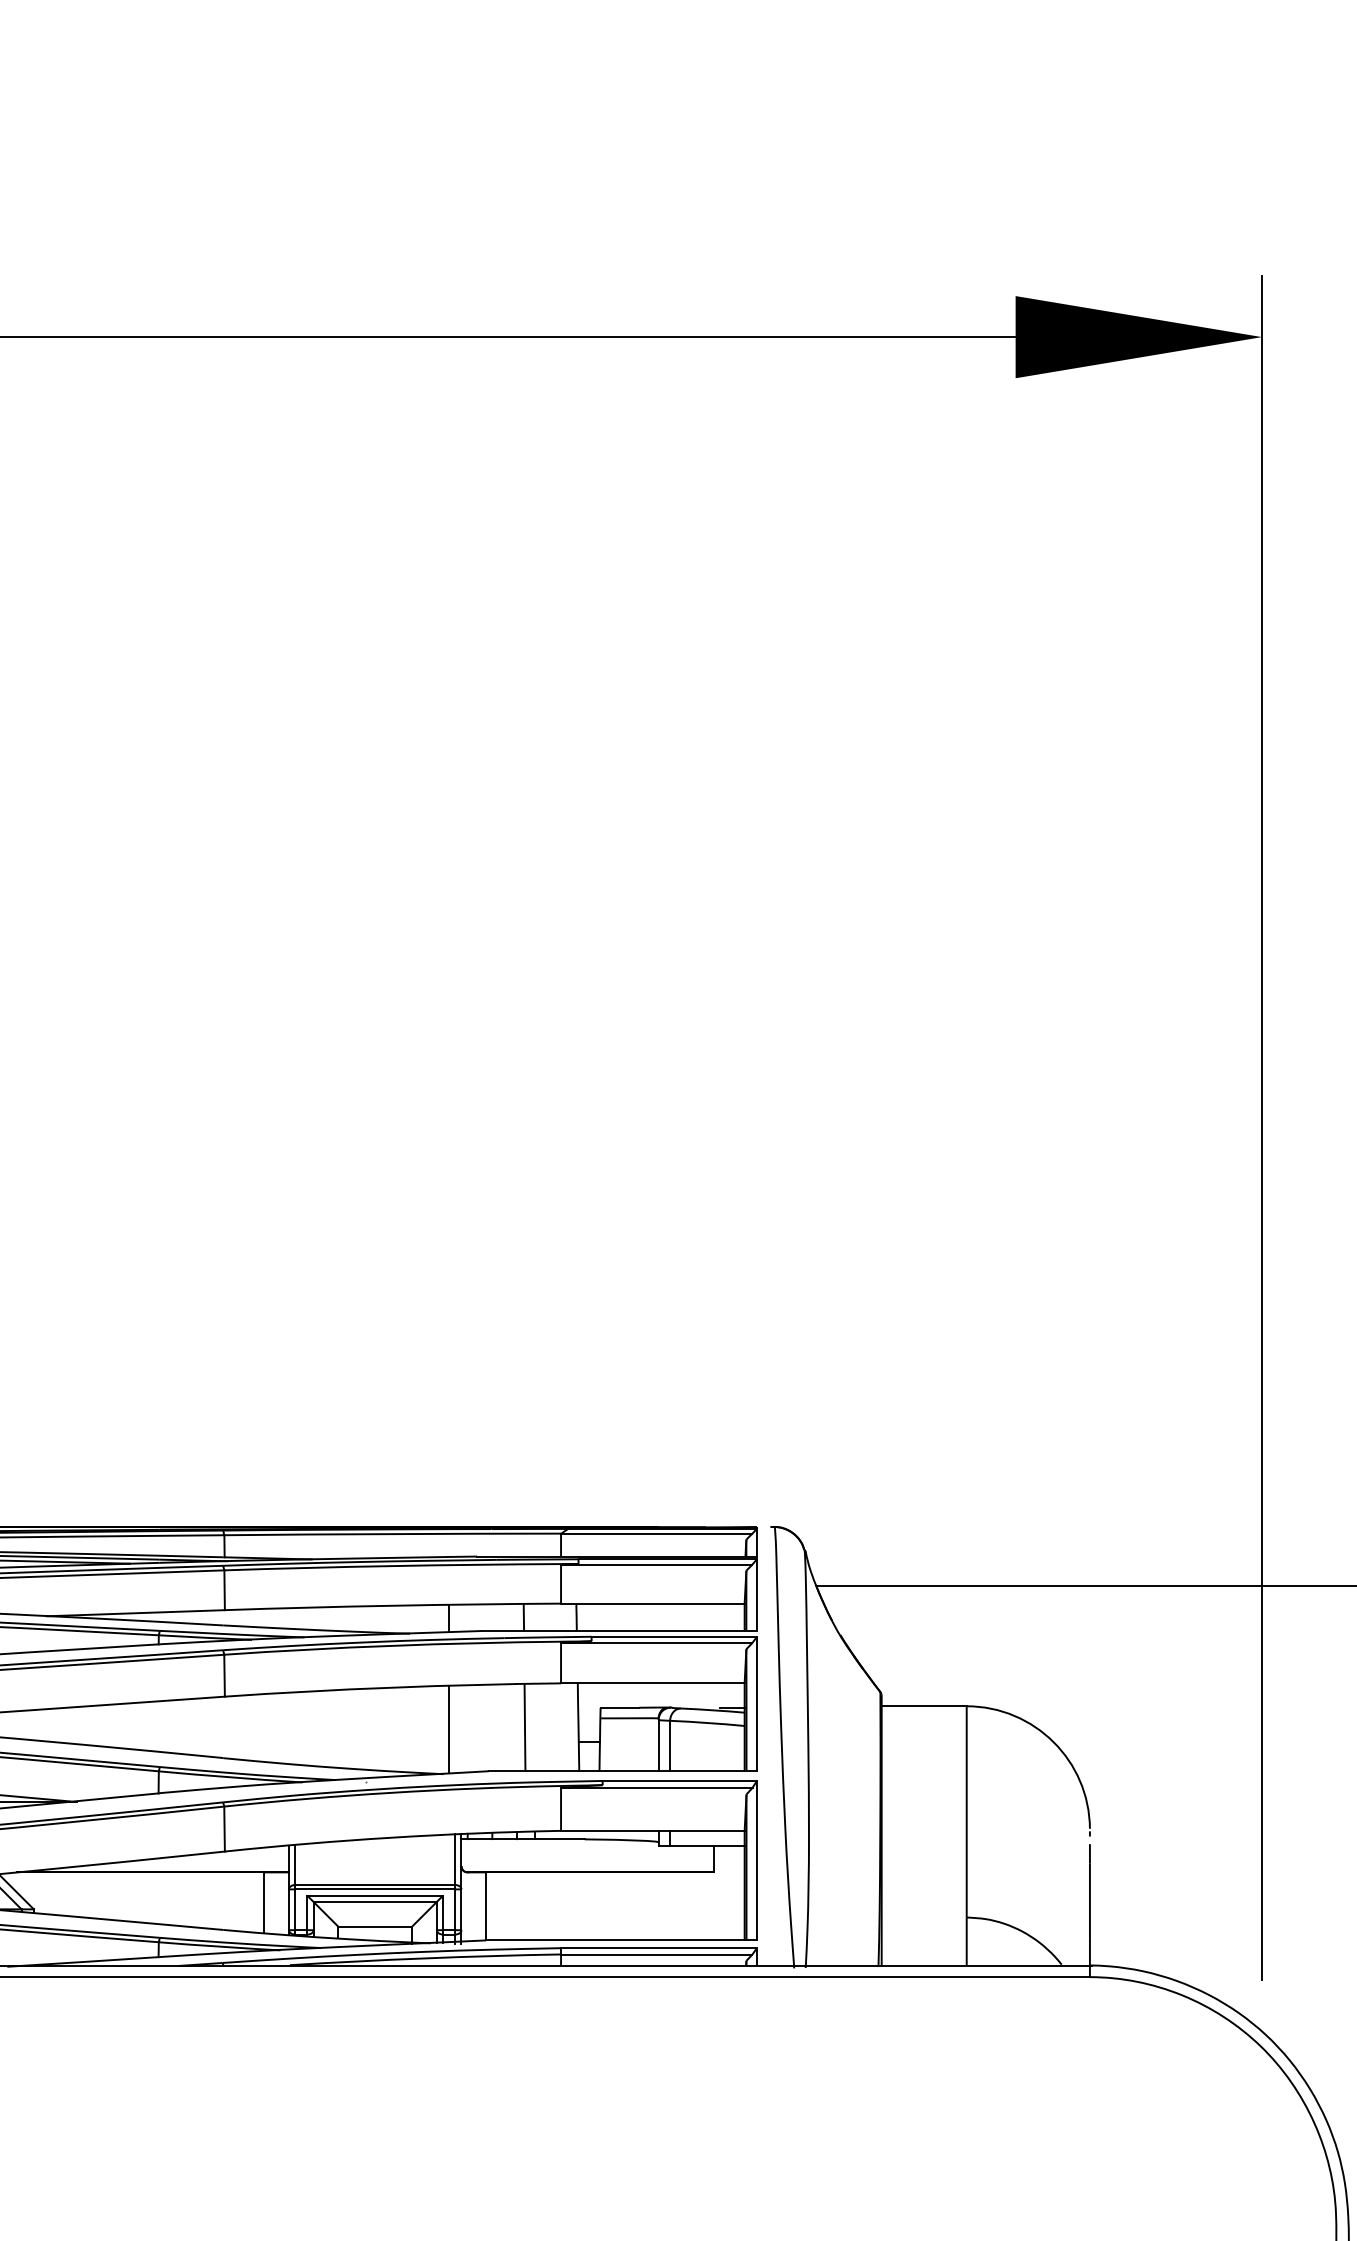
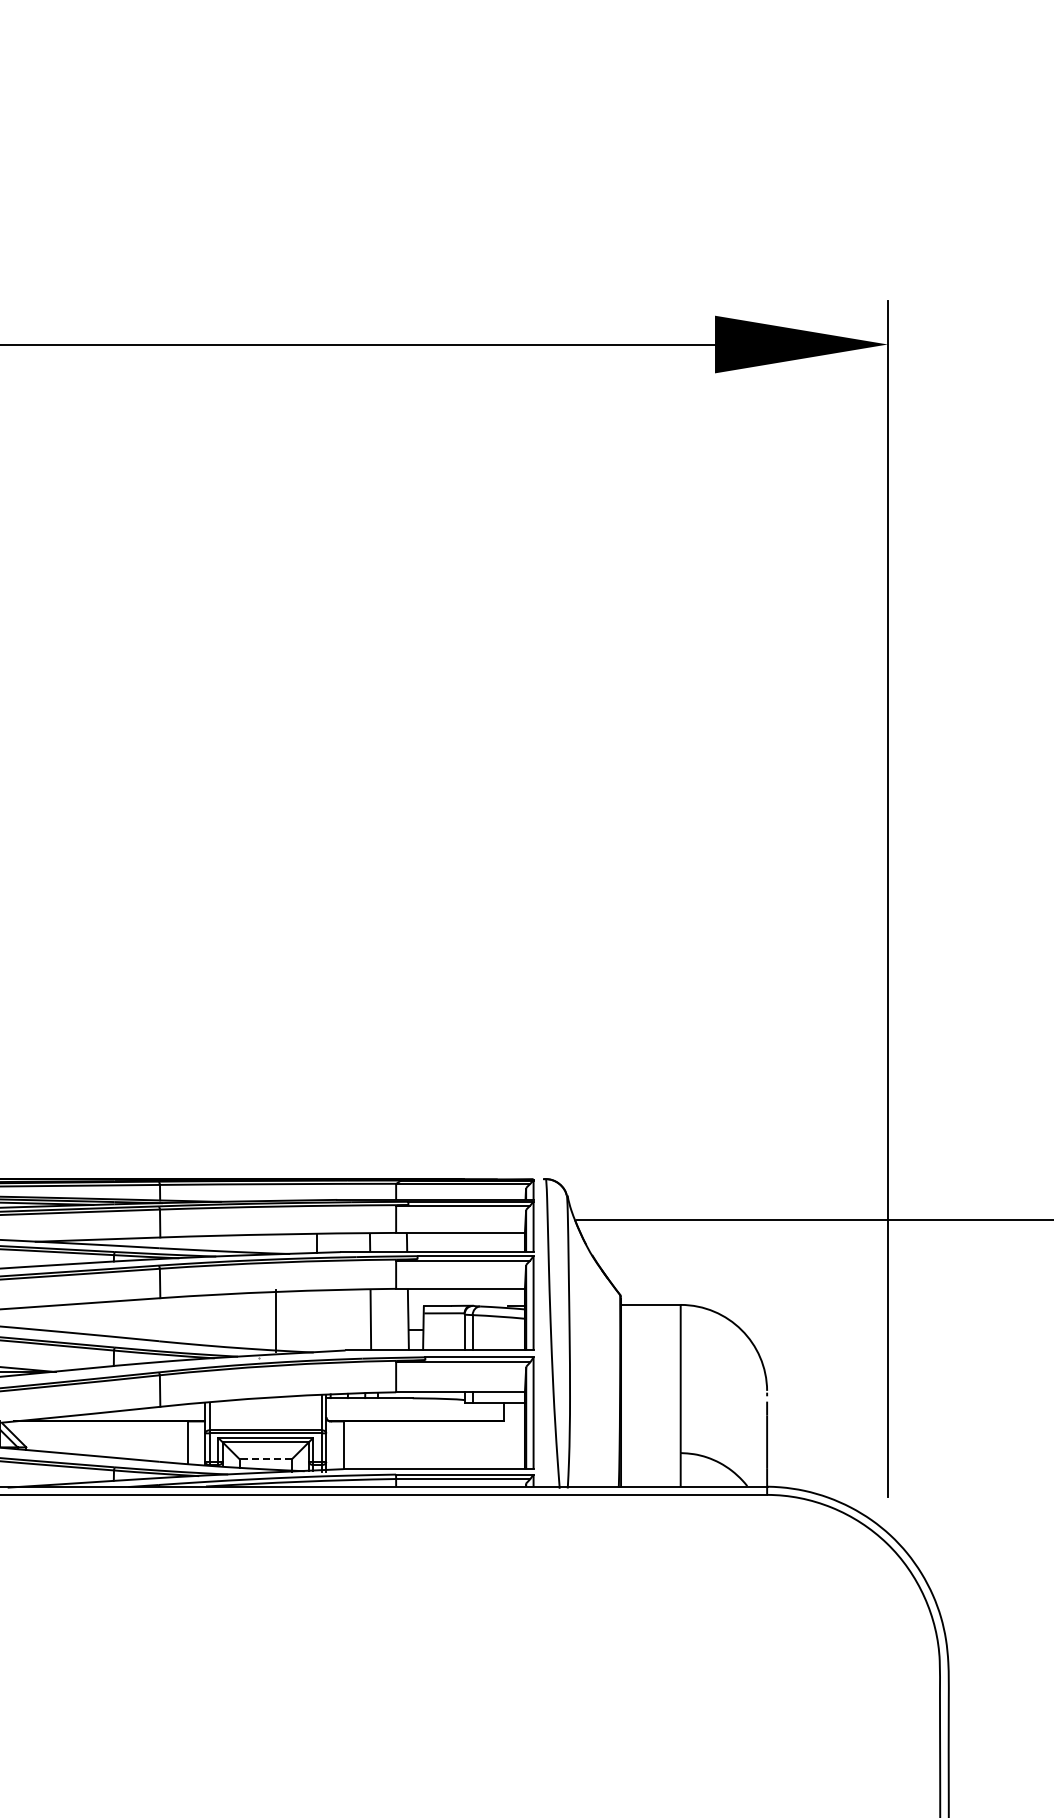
line: (448, 1729) -> (276, 1321), moved
line: (374, 1926) -> (265, 1459), solid -> dashed

